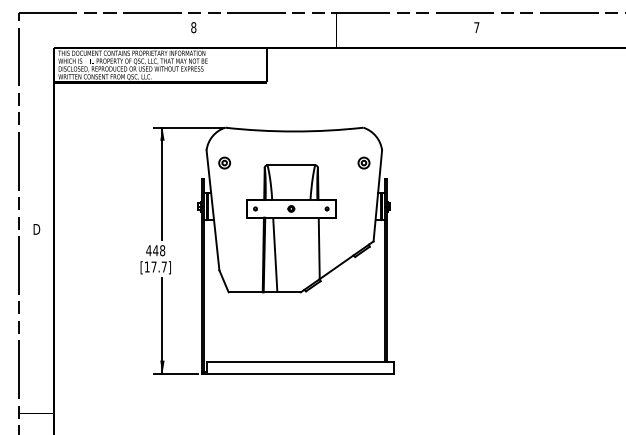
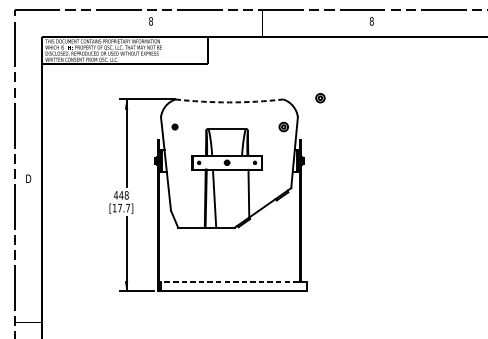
text: (476, 27) -> (371, 21), 7 -> 8
part: (410, 125) -> (320, 97), added
arc: (294, 131) -> (229, 102), solid -> dashed
part: (224, 162) -> (174, 126), size x0.6
line: (300, 362) -> (234, 282), solid -> dashed

